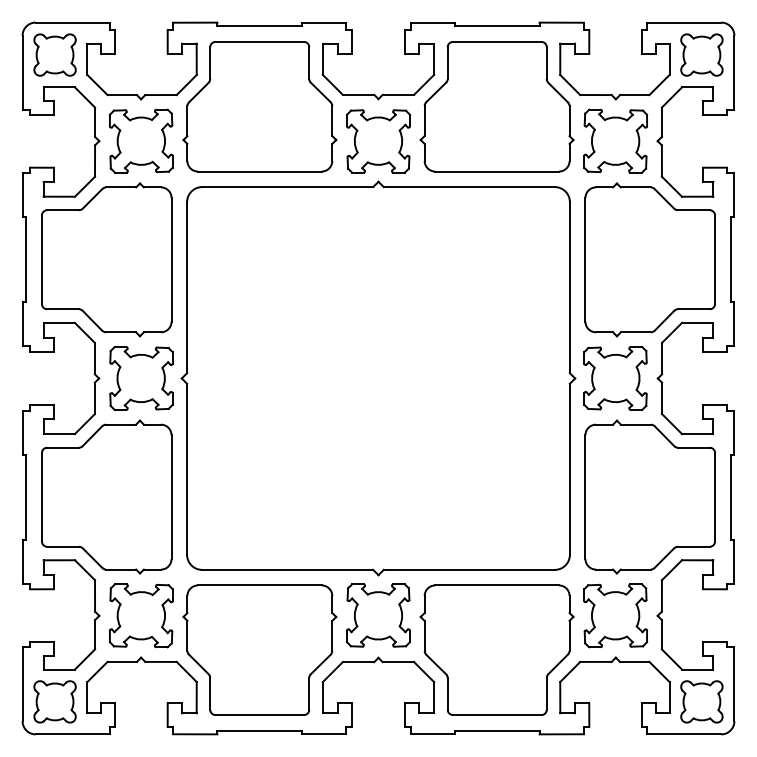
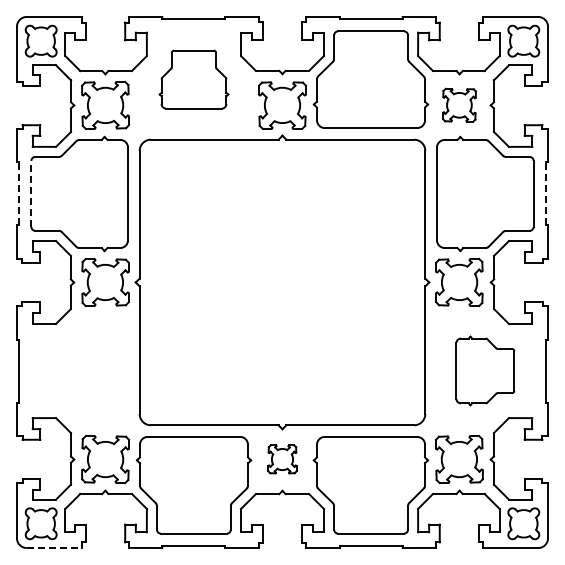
part: (259, 106) -> (193, 79), size x0.6
part: (615, 139) -> (459, 104), size x0.7
line: (26, 259) -> (19, 193), solid -> dashed
line: (42, 259) -> (31, 193), solid -> dashed
line: (730, 259) -> (545, 193), solid -> dashed
part: (106, 496) -> (79, 370), removed
part: (650, 496) -> (485, 370), size x0.6
part: (378, 615) -> (282, 459), size x0.6
line: (72, 735) -> (54, 548), solid -> dashed

